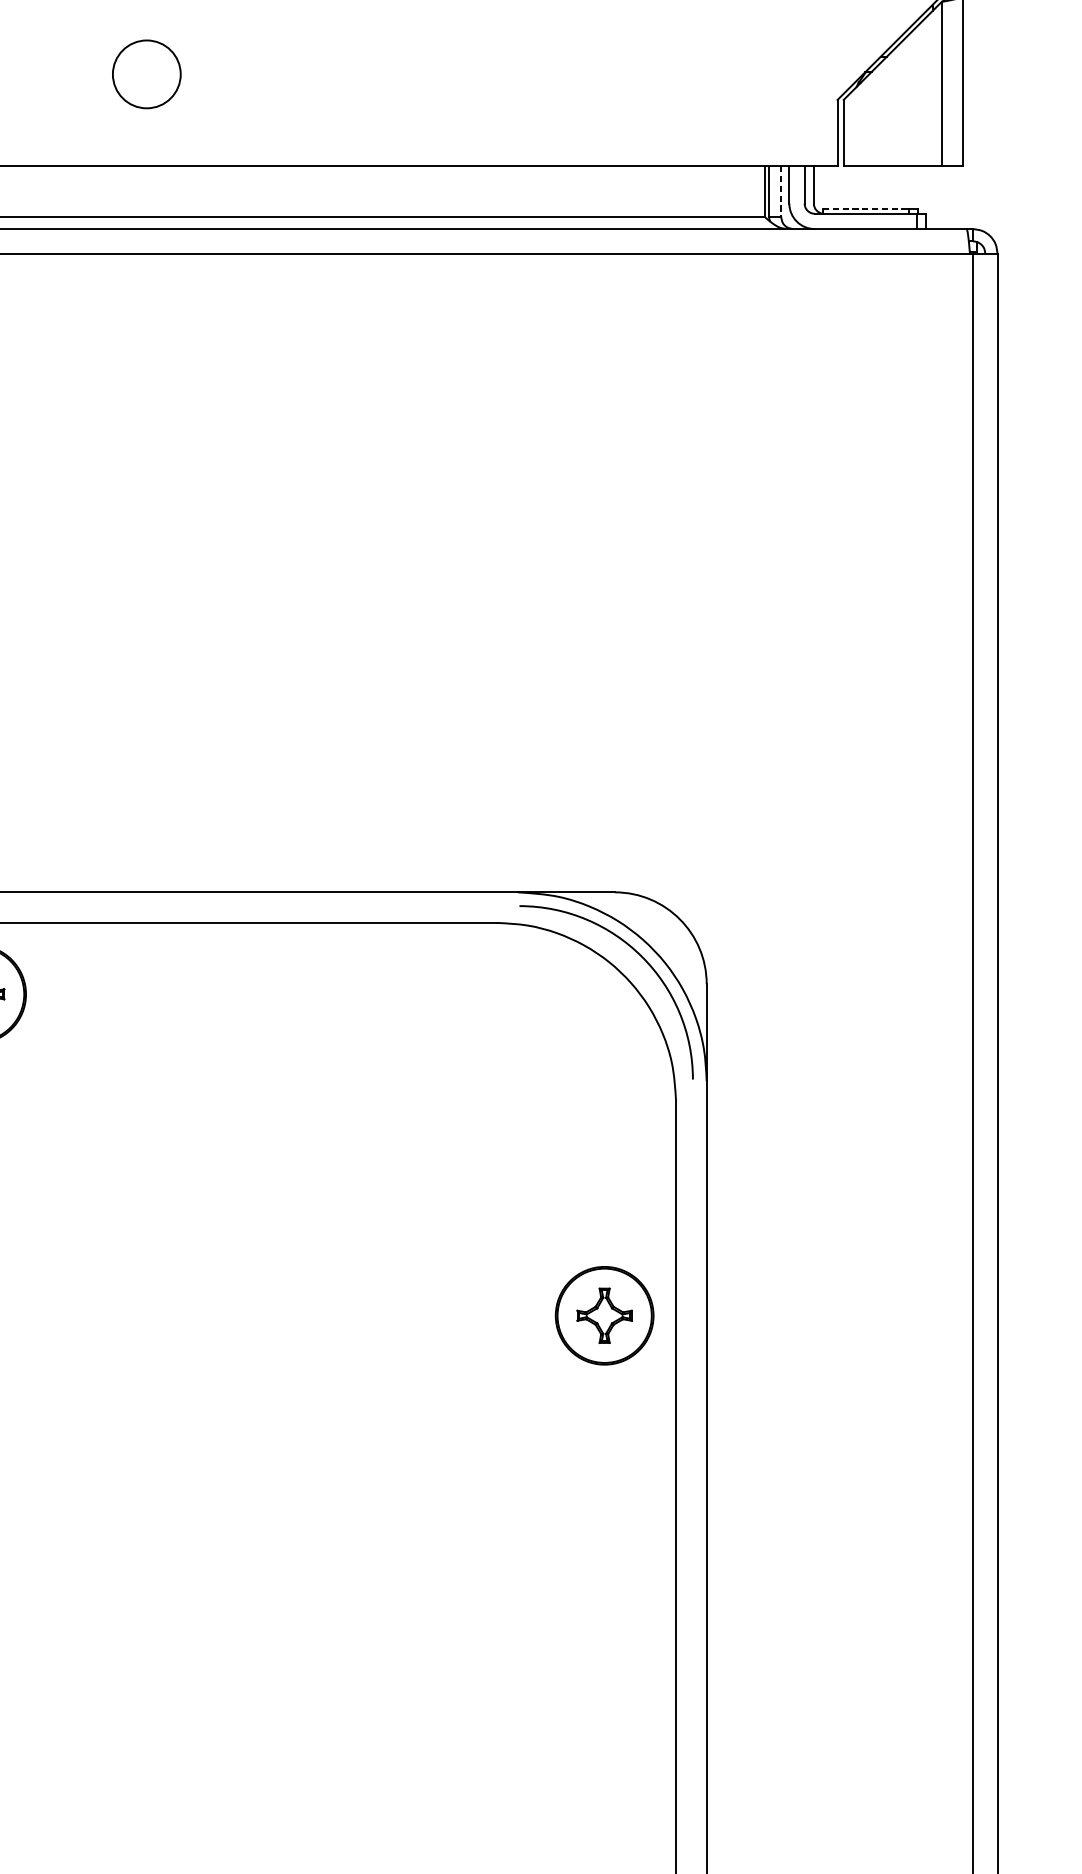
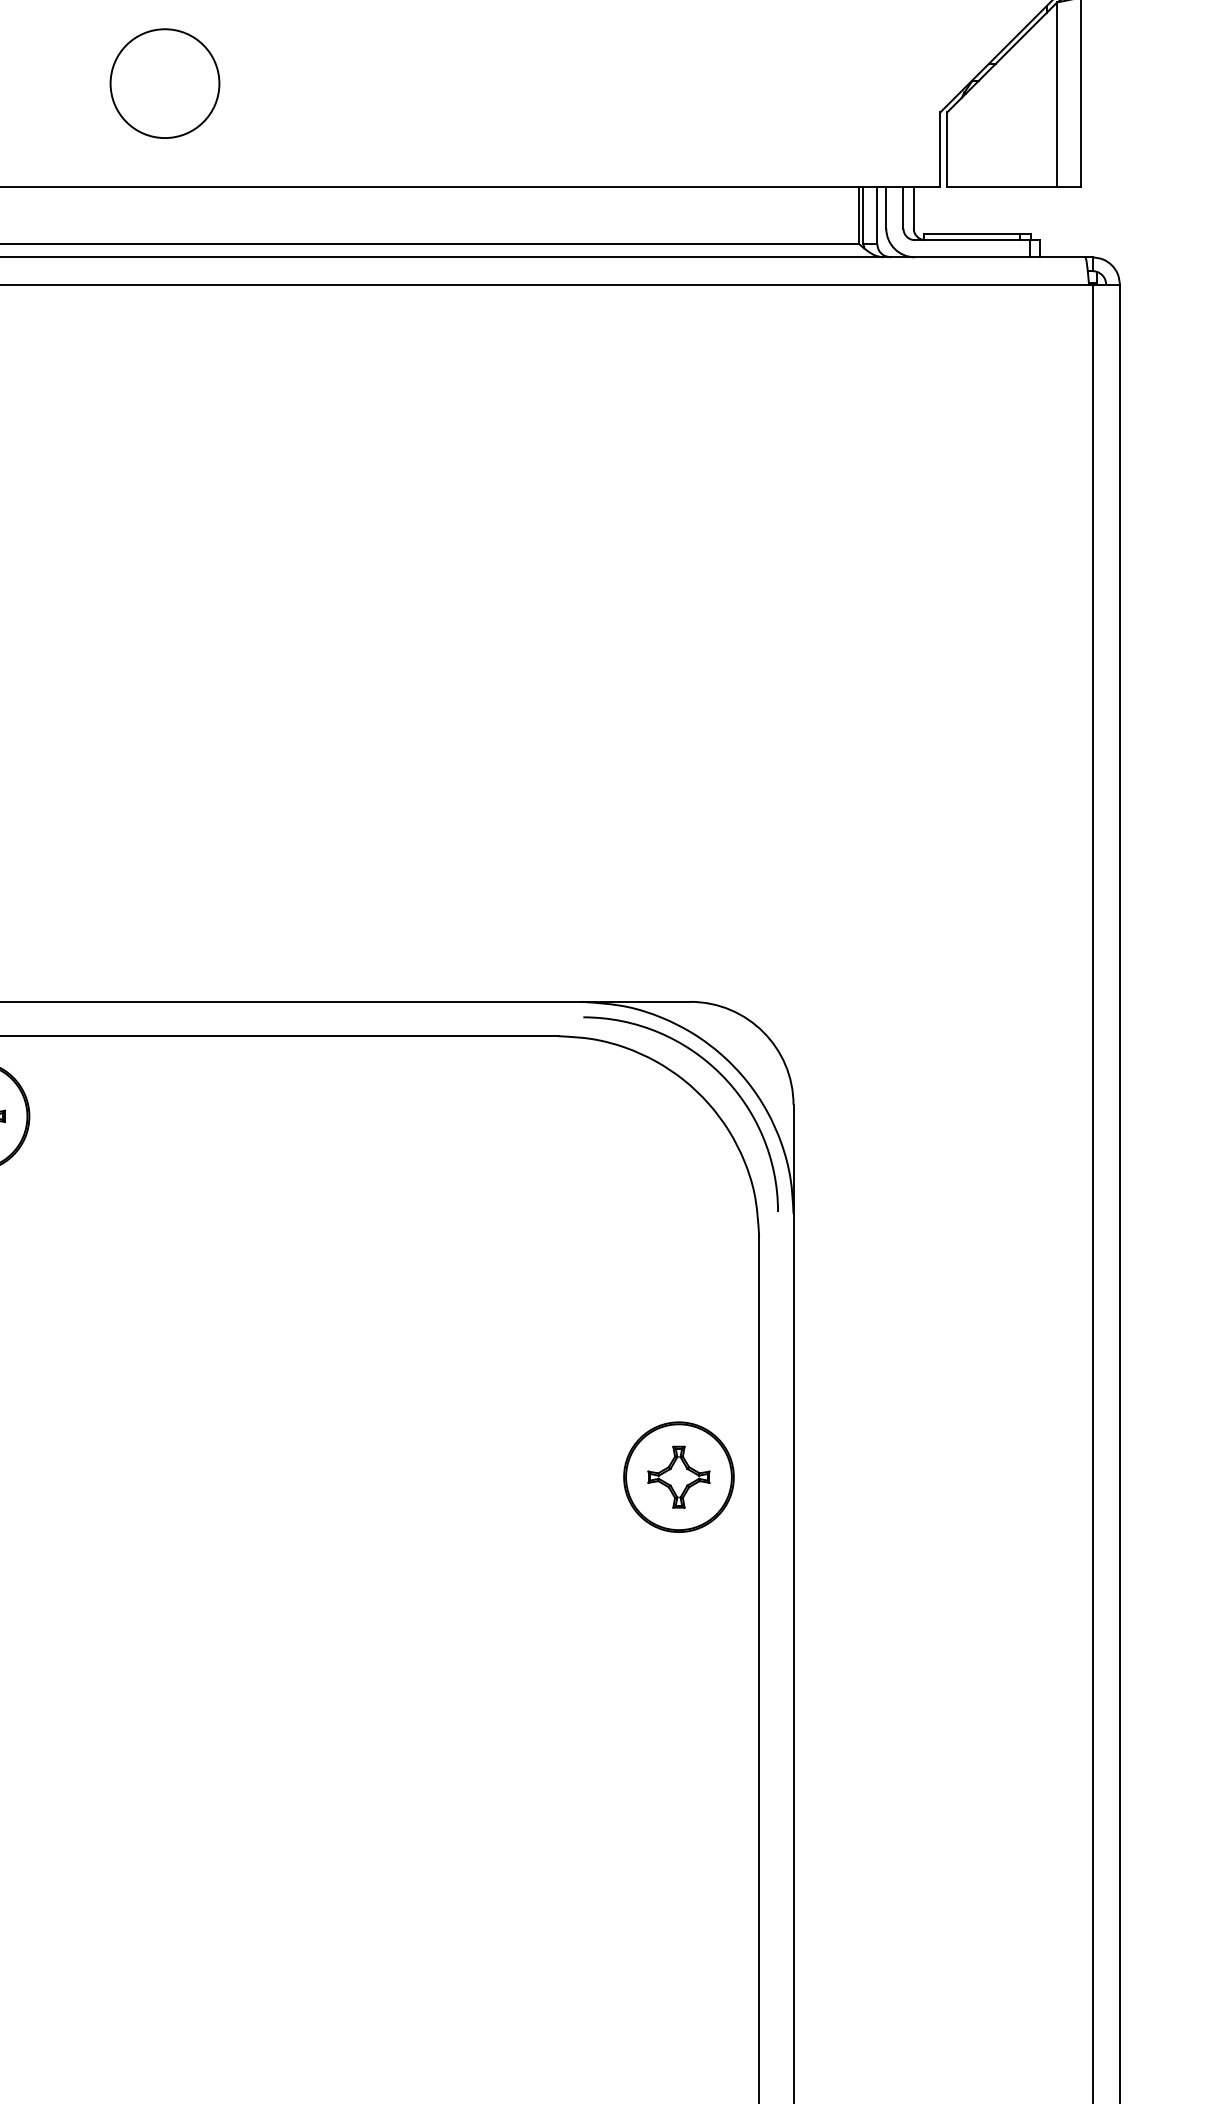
circle: (146, 74) -> (164, 83), size x1.43
line: (781, 191) -> (877, 215), dashed -> solid
line: (866, 208) -> (972, 234), dashed -> solid

